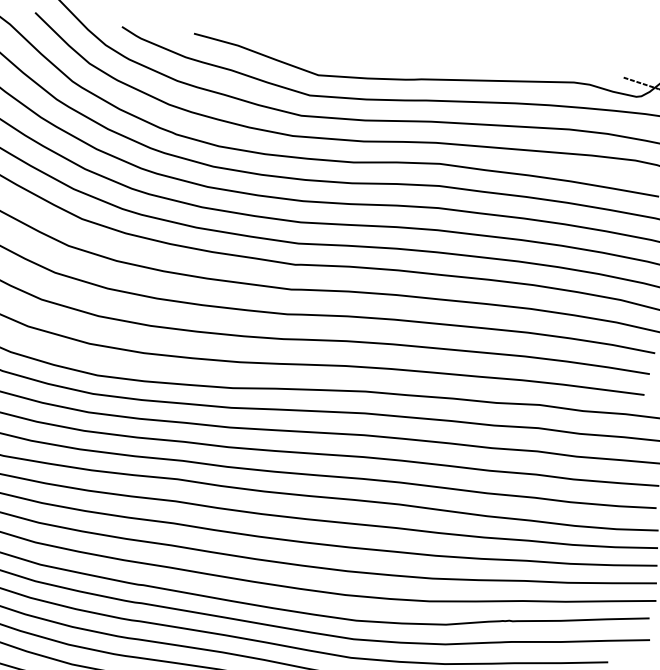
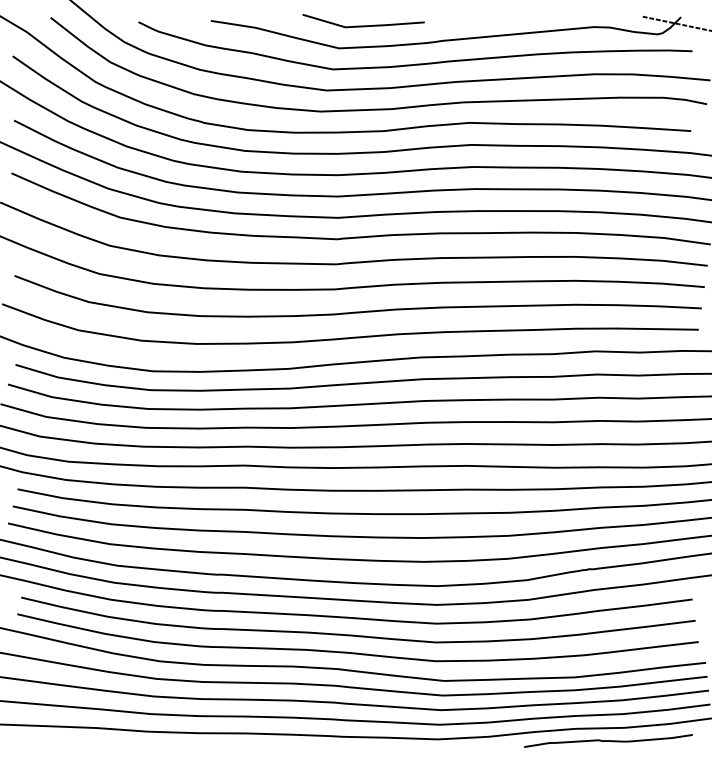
line: (345, 55) -> (363, 25), added

